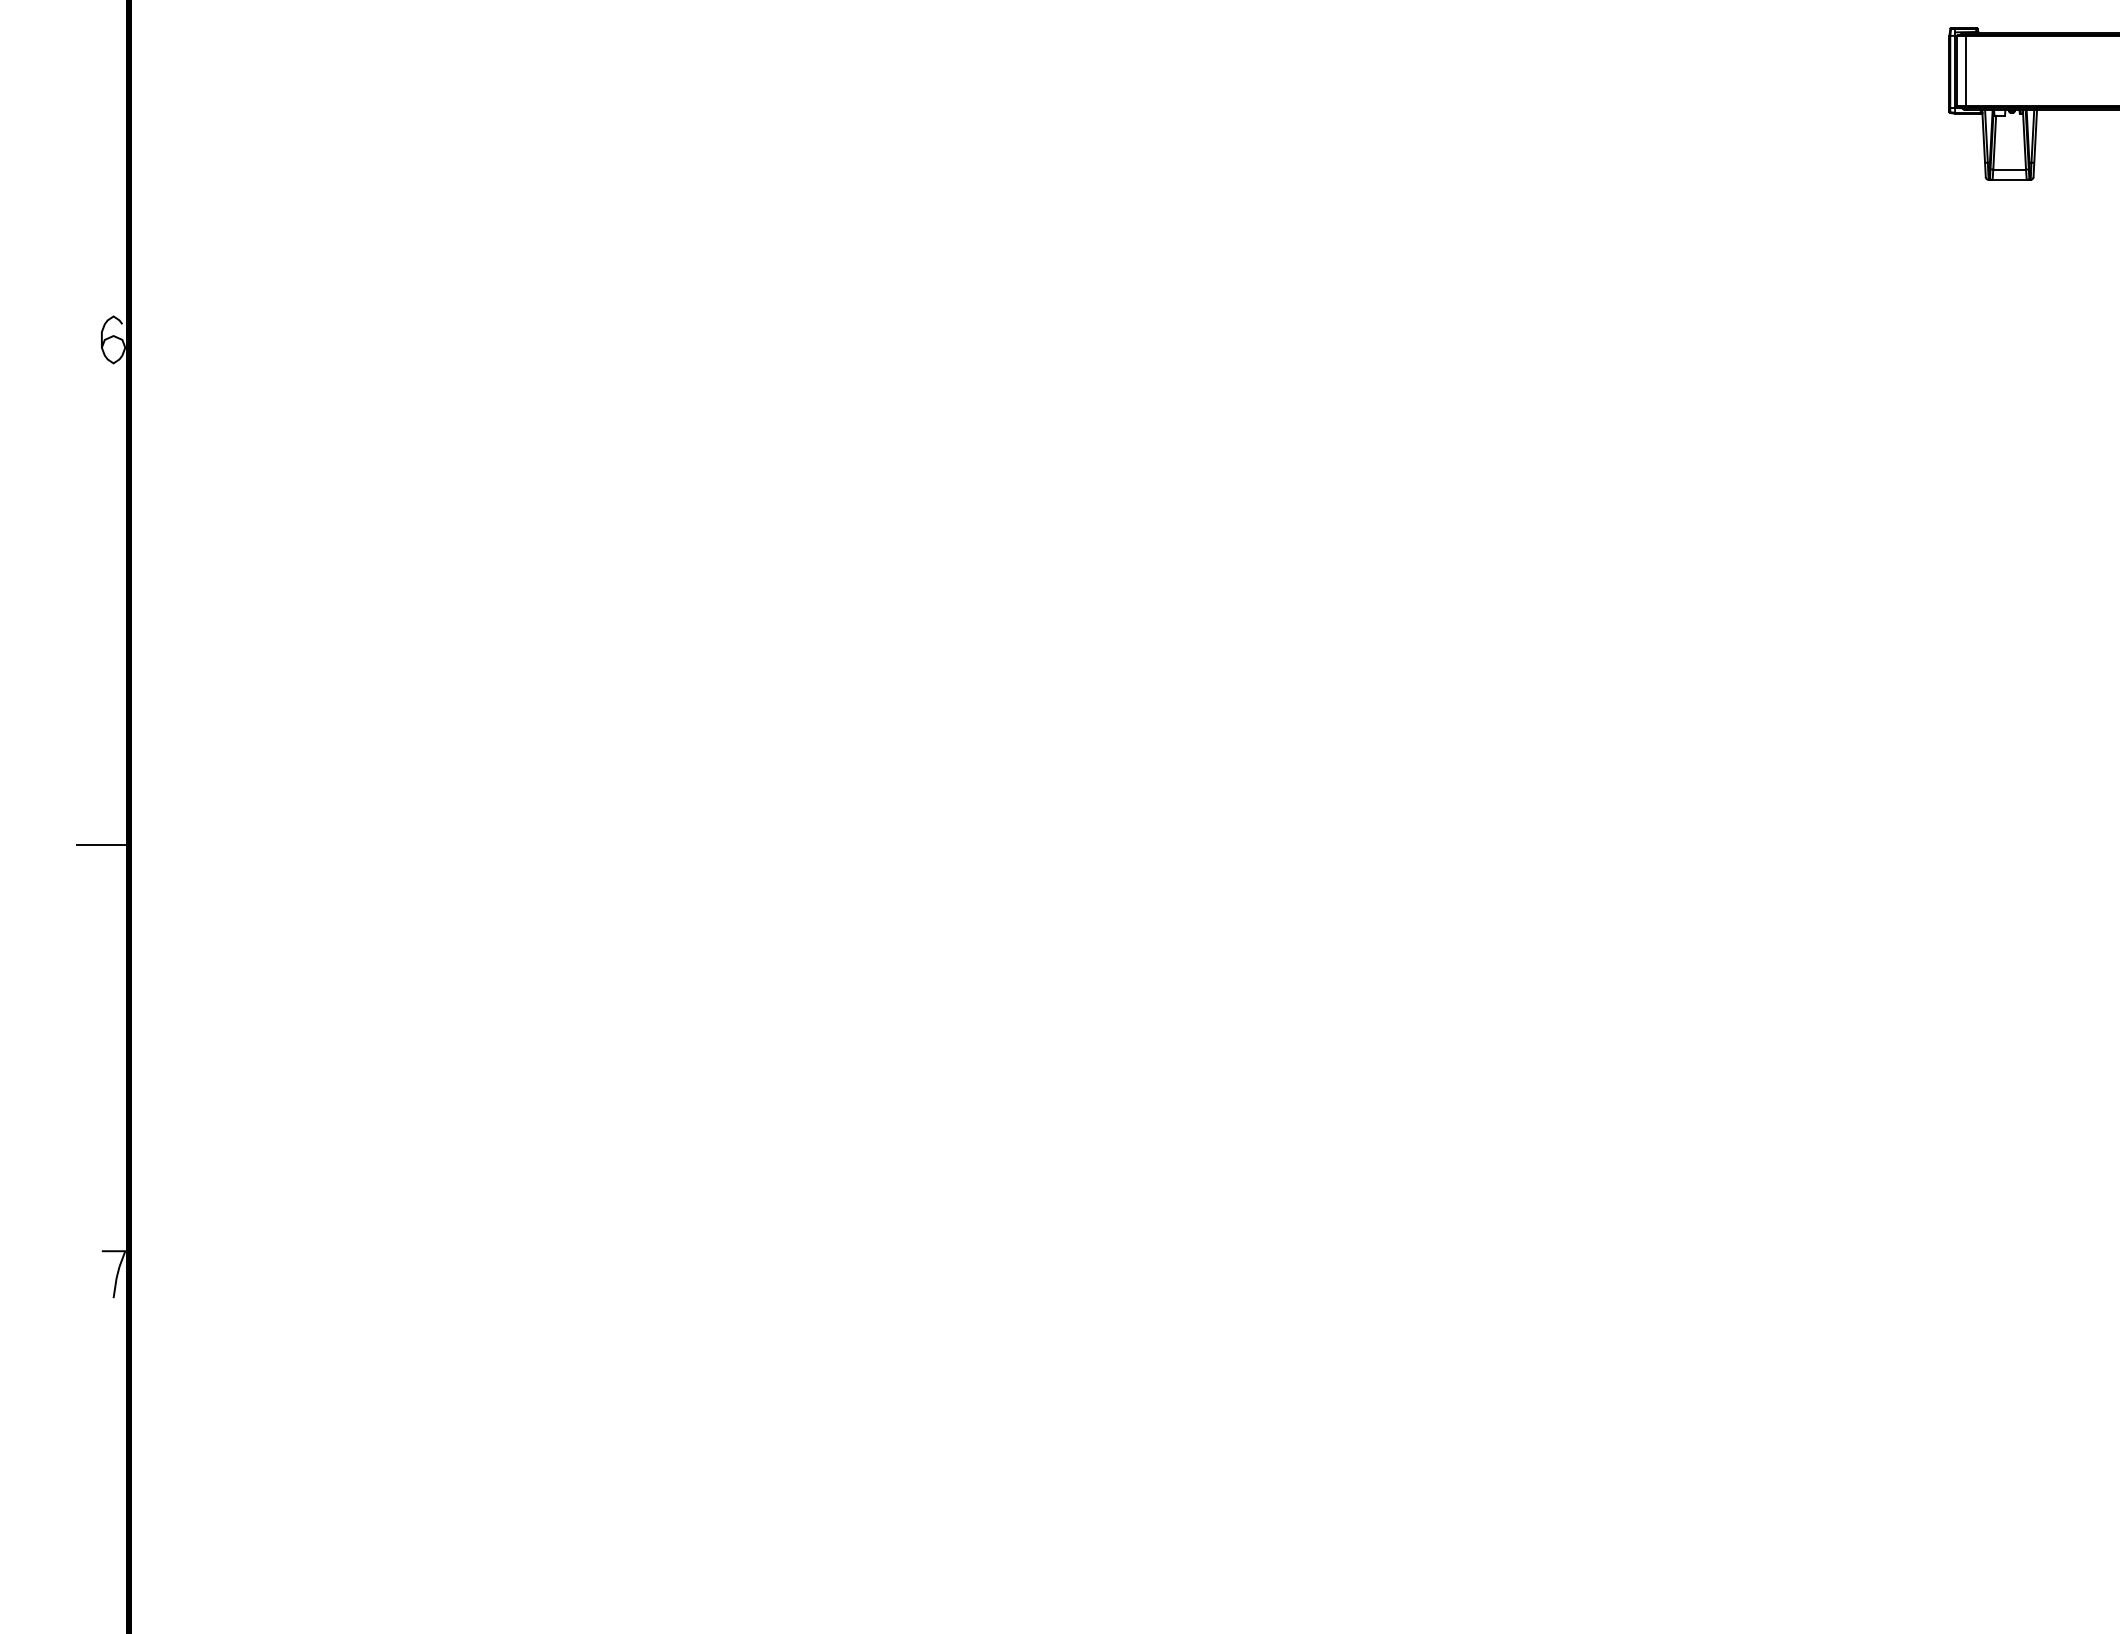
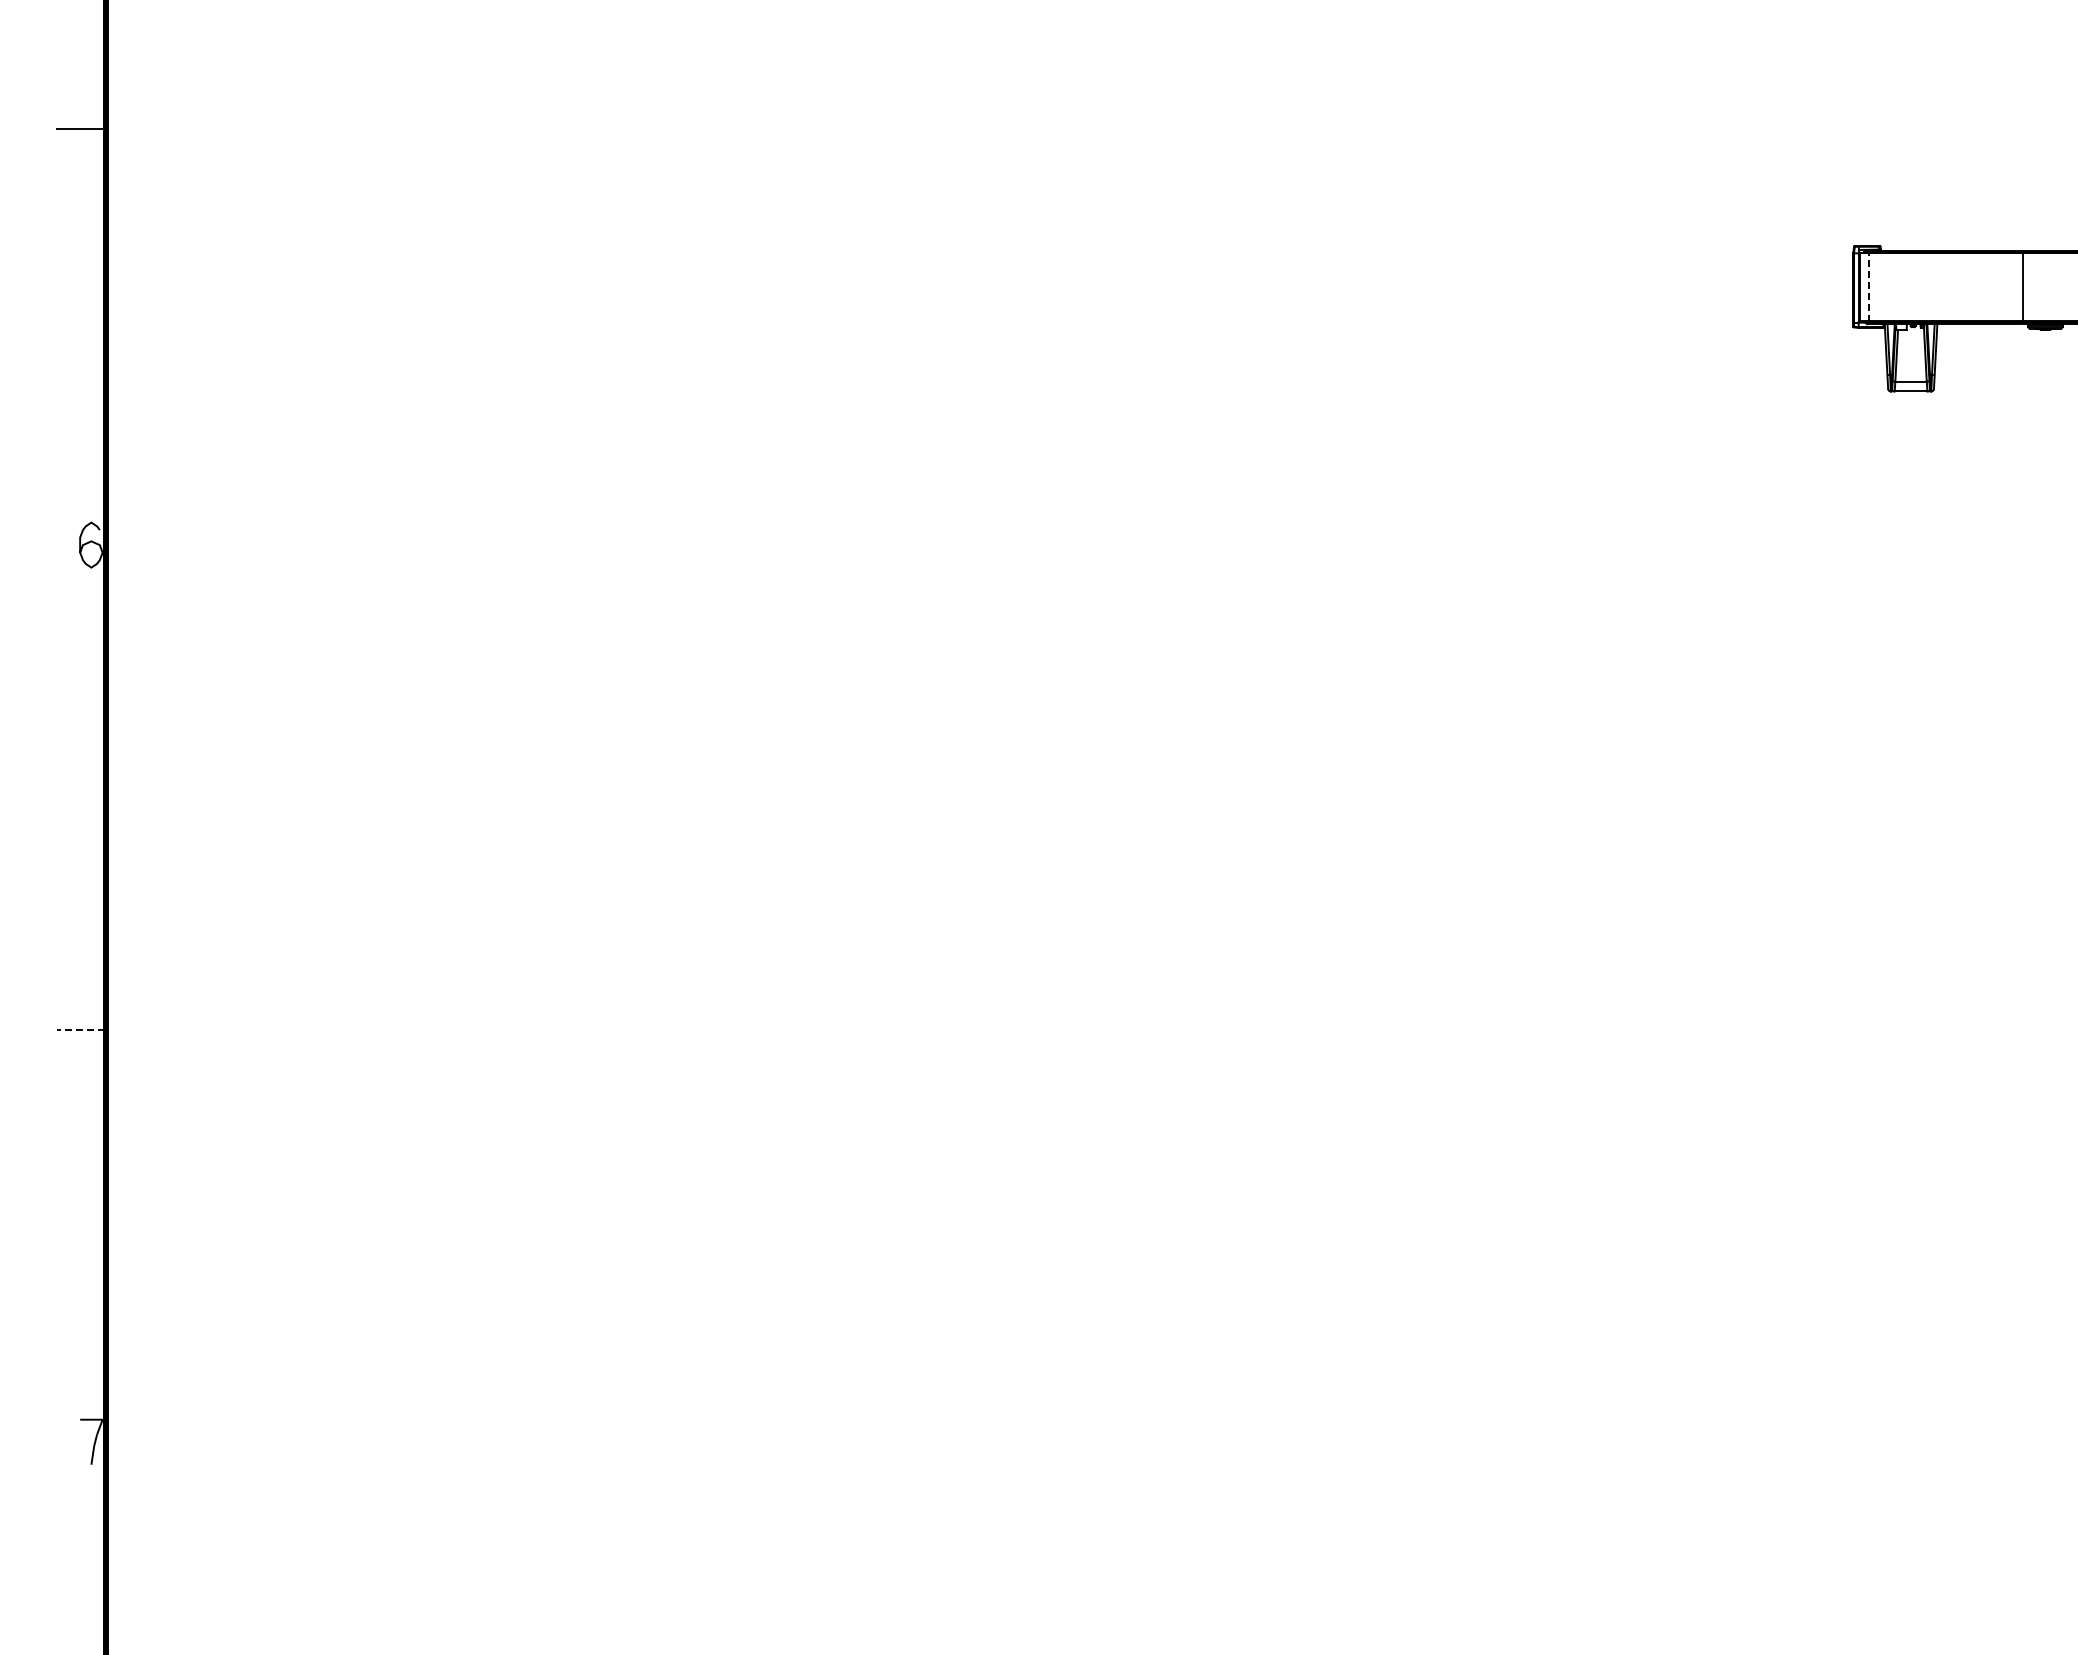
line: (1966, 70) -> (1869, 286), solid -> dashed
line: (102, 845) -> (80, 1030), solid -> dashed

